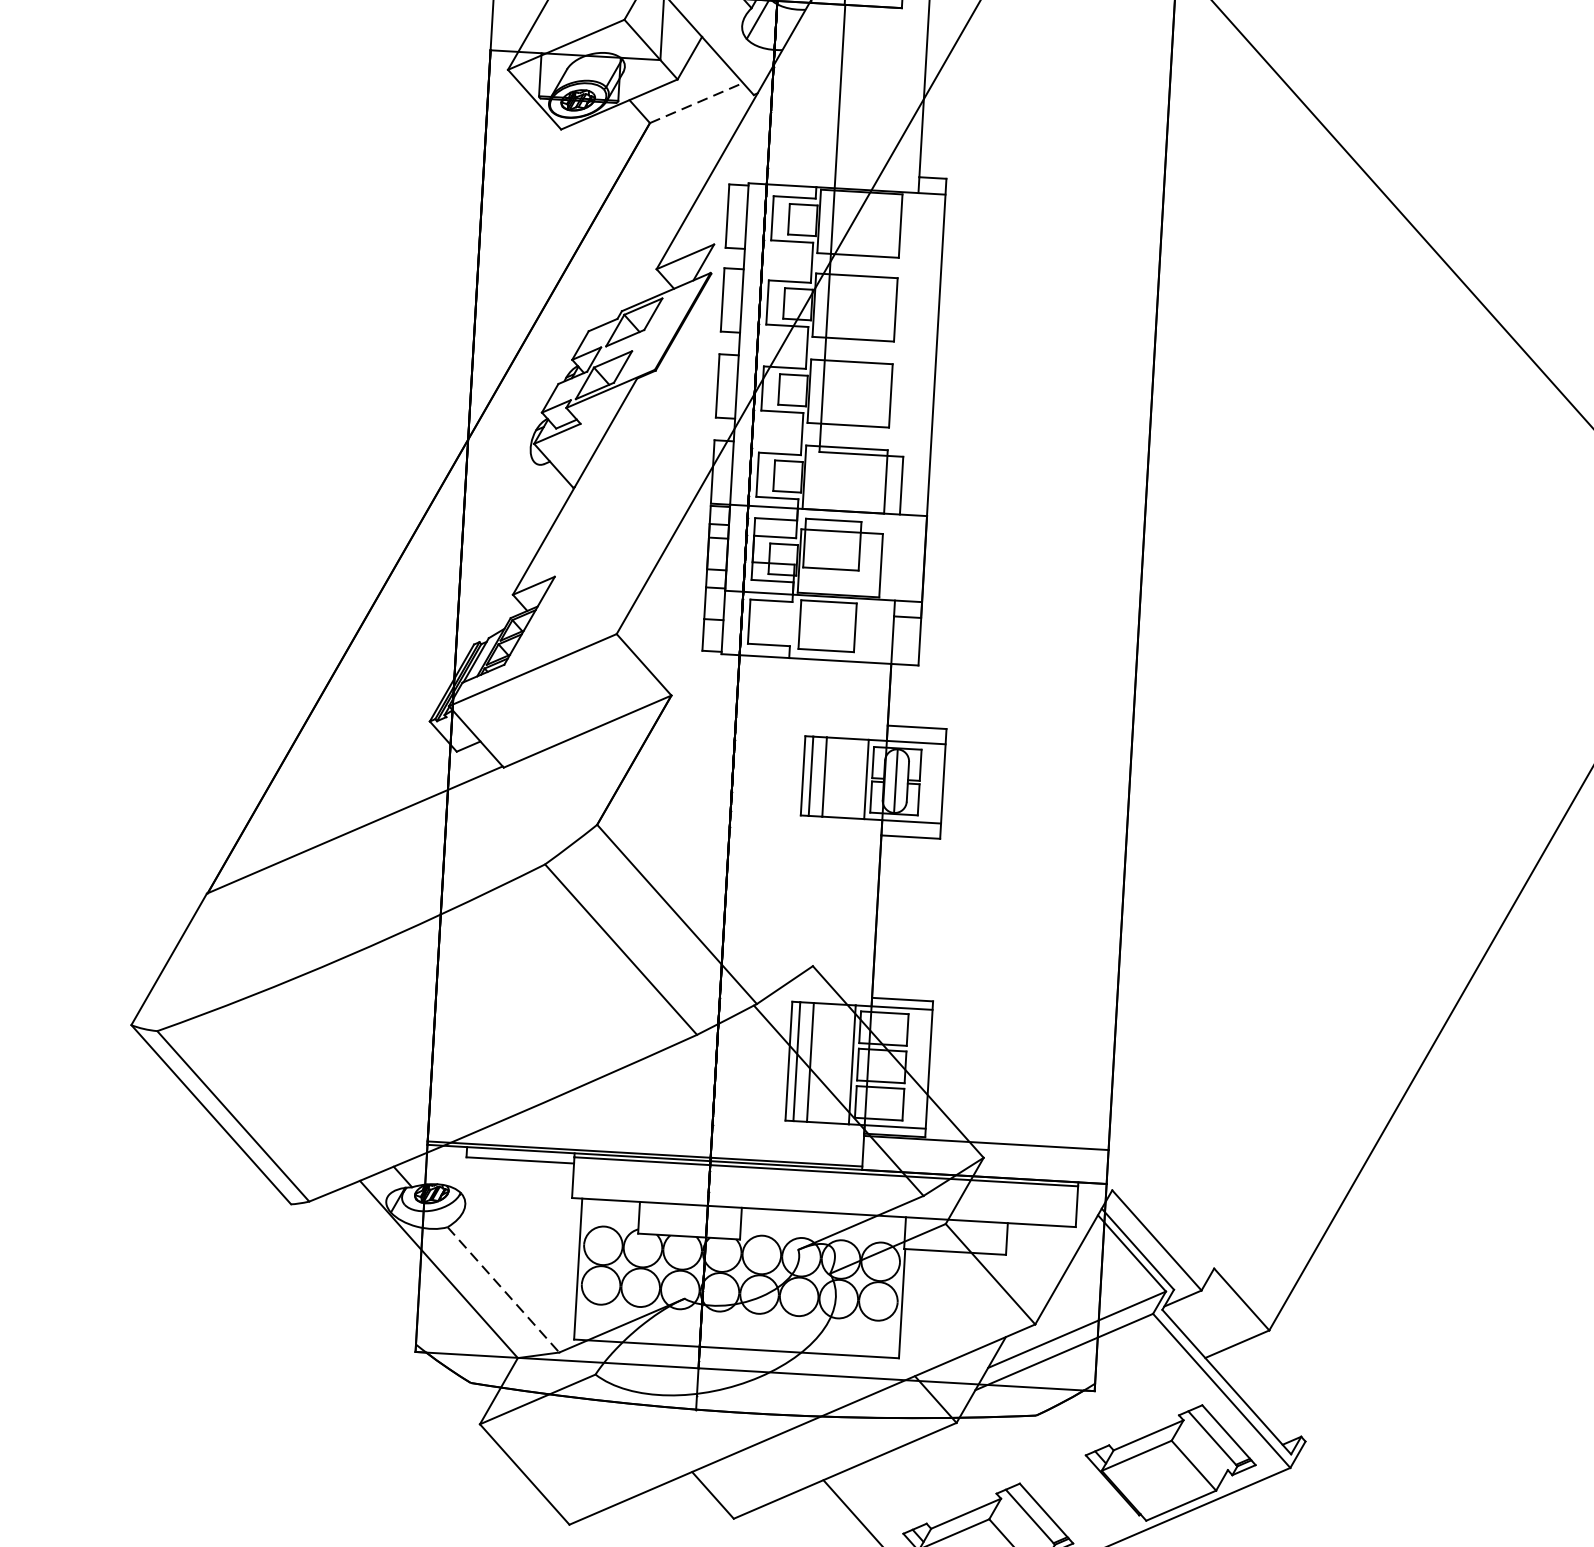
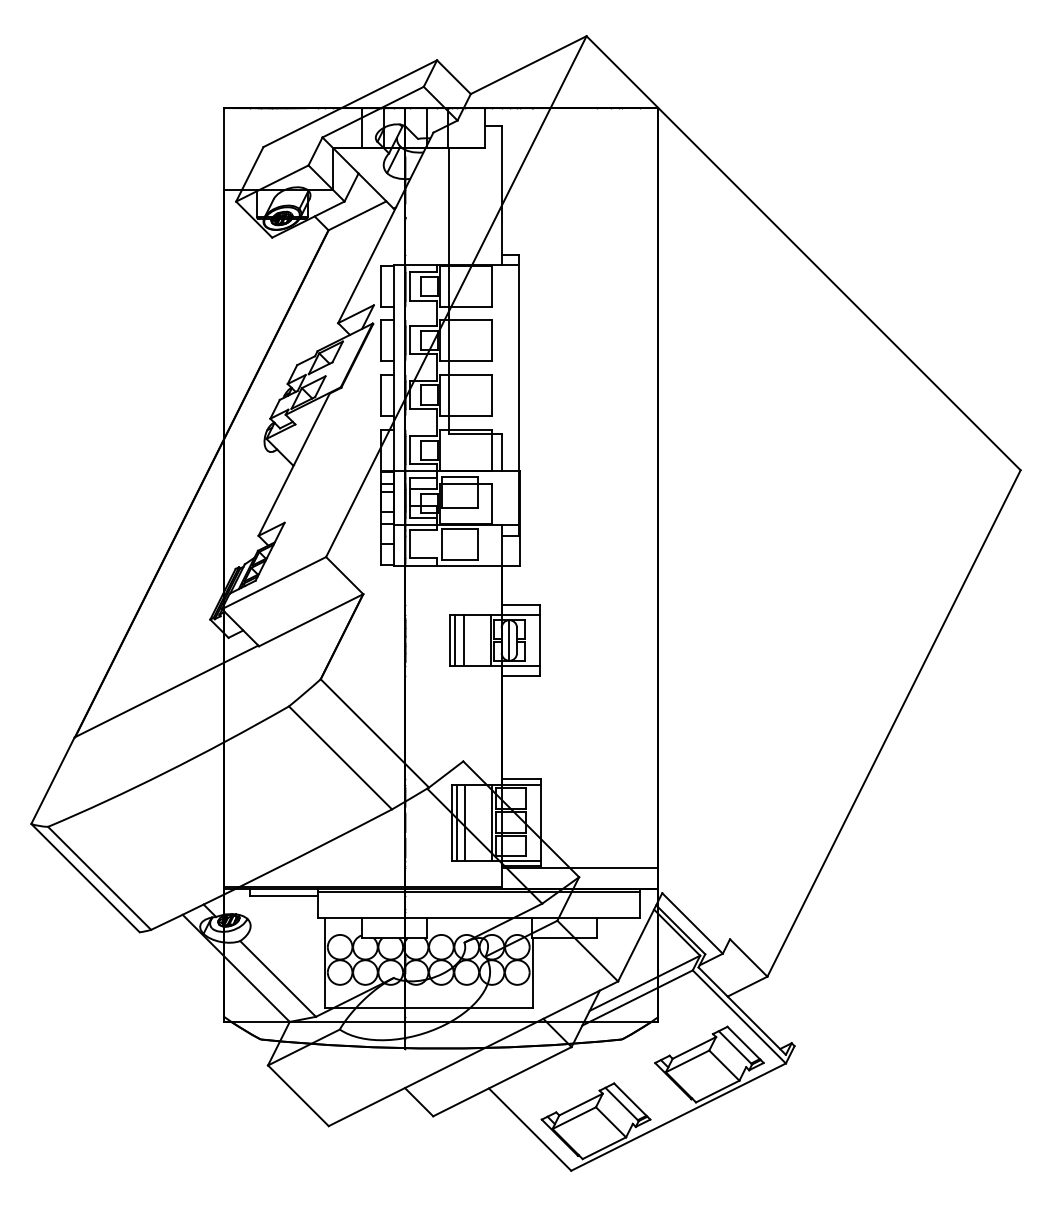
line: (696, 102) -> (357, 215), dashed -> solid
line: (504, 1289) -> (278, 978), dashed -> solid

